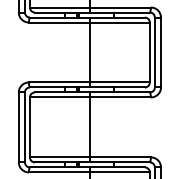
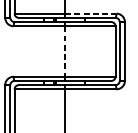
line: (120, 7) -> (90, 13), solid -> dashed
line: (89, 52) -> (64, 51), solid -> dashed

